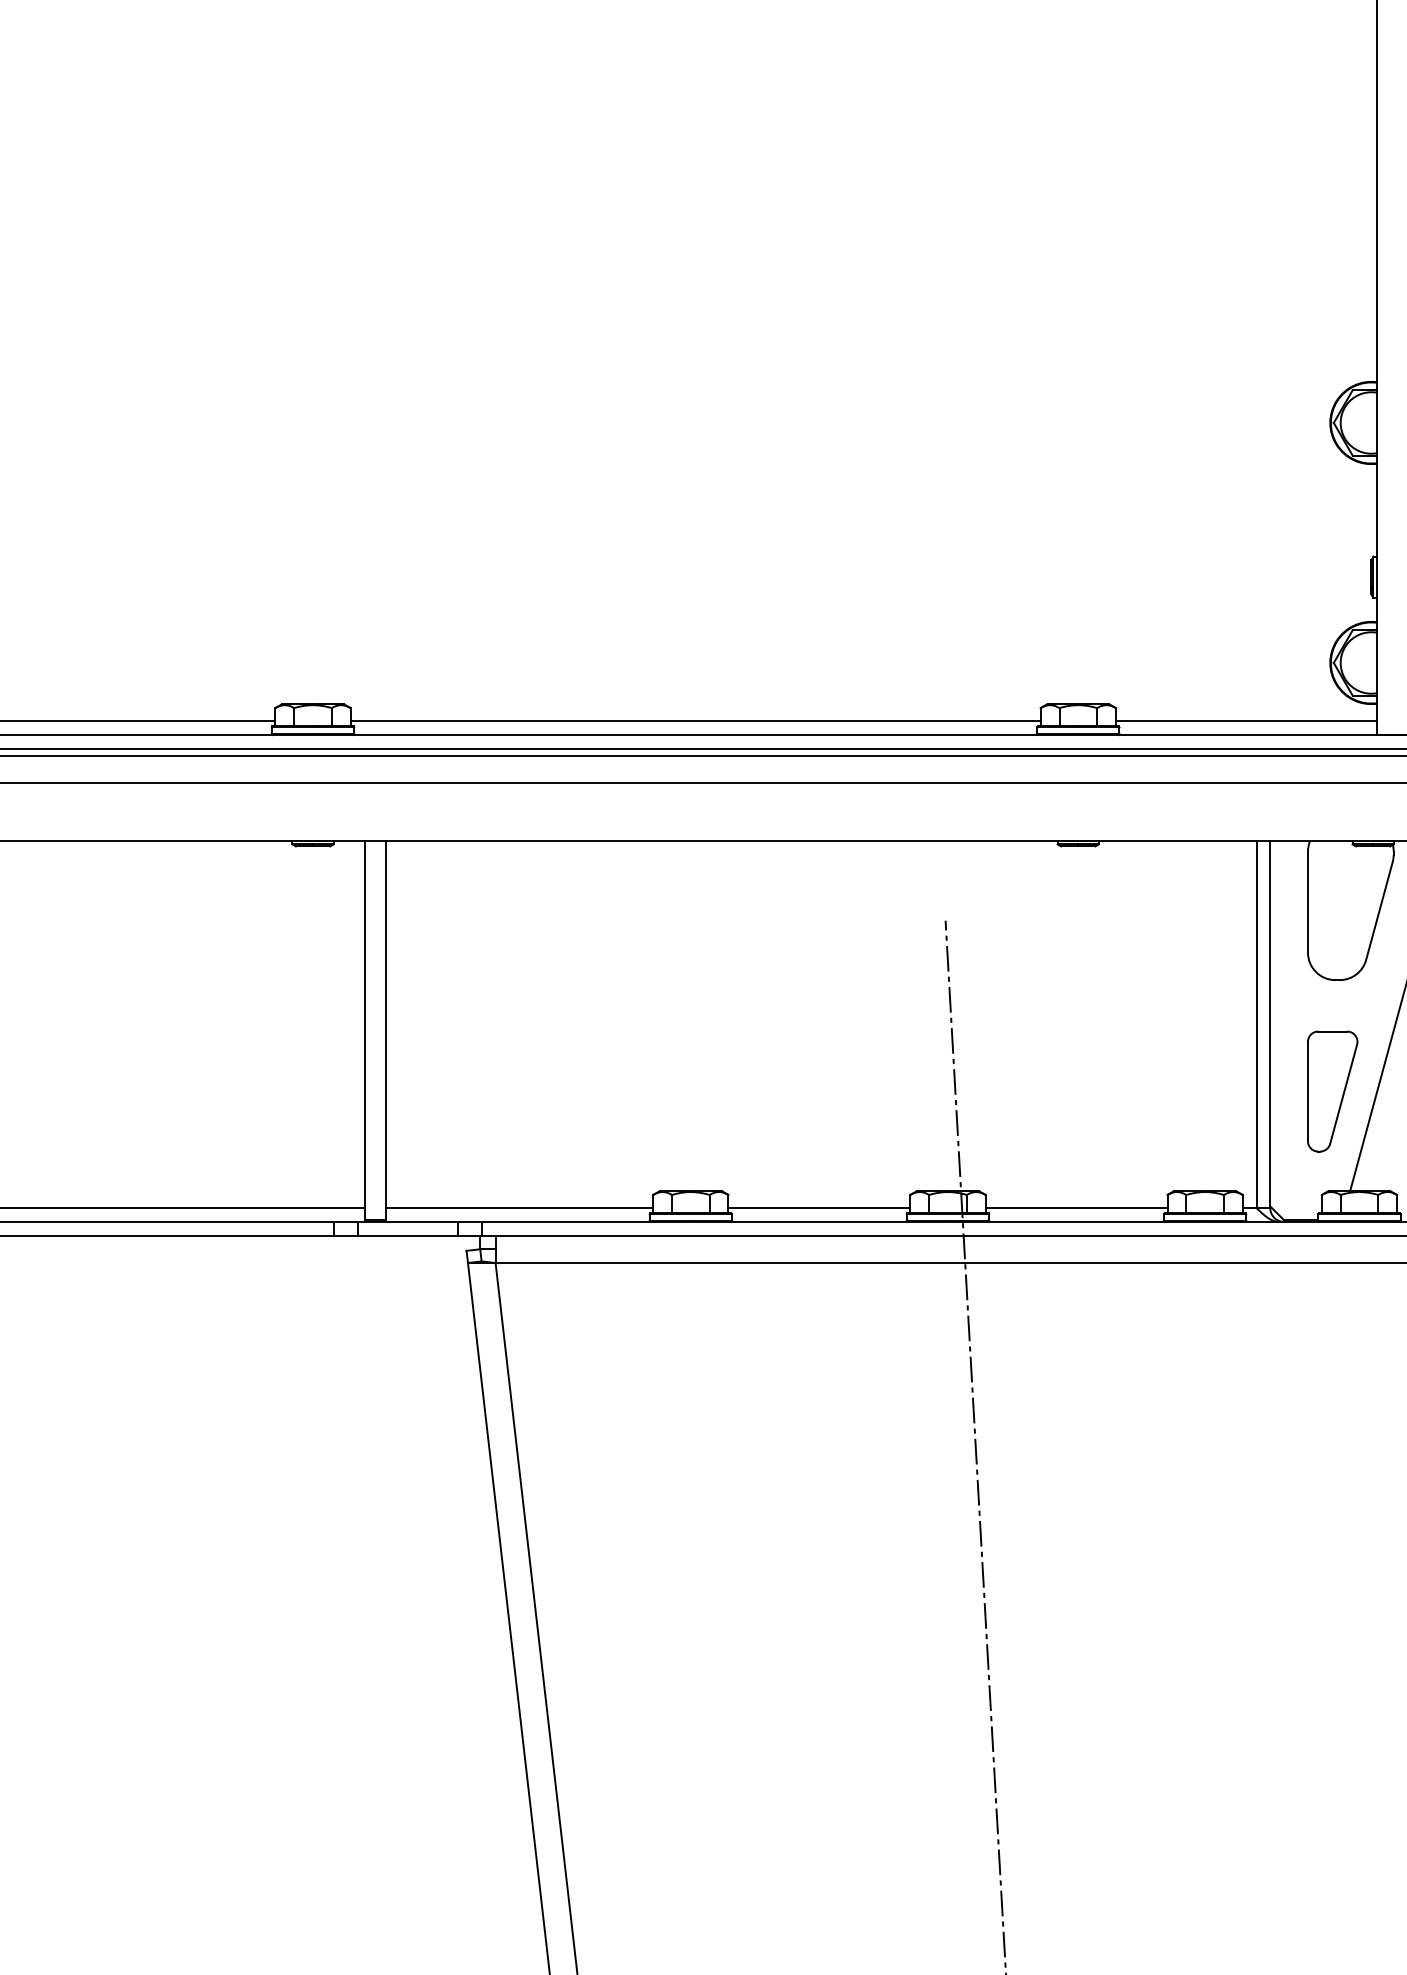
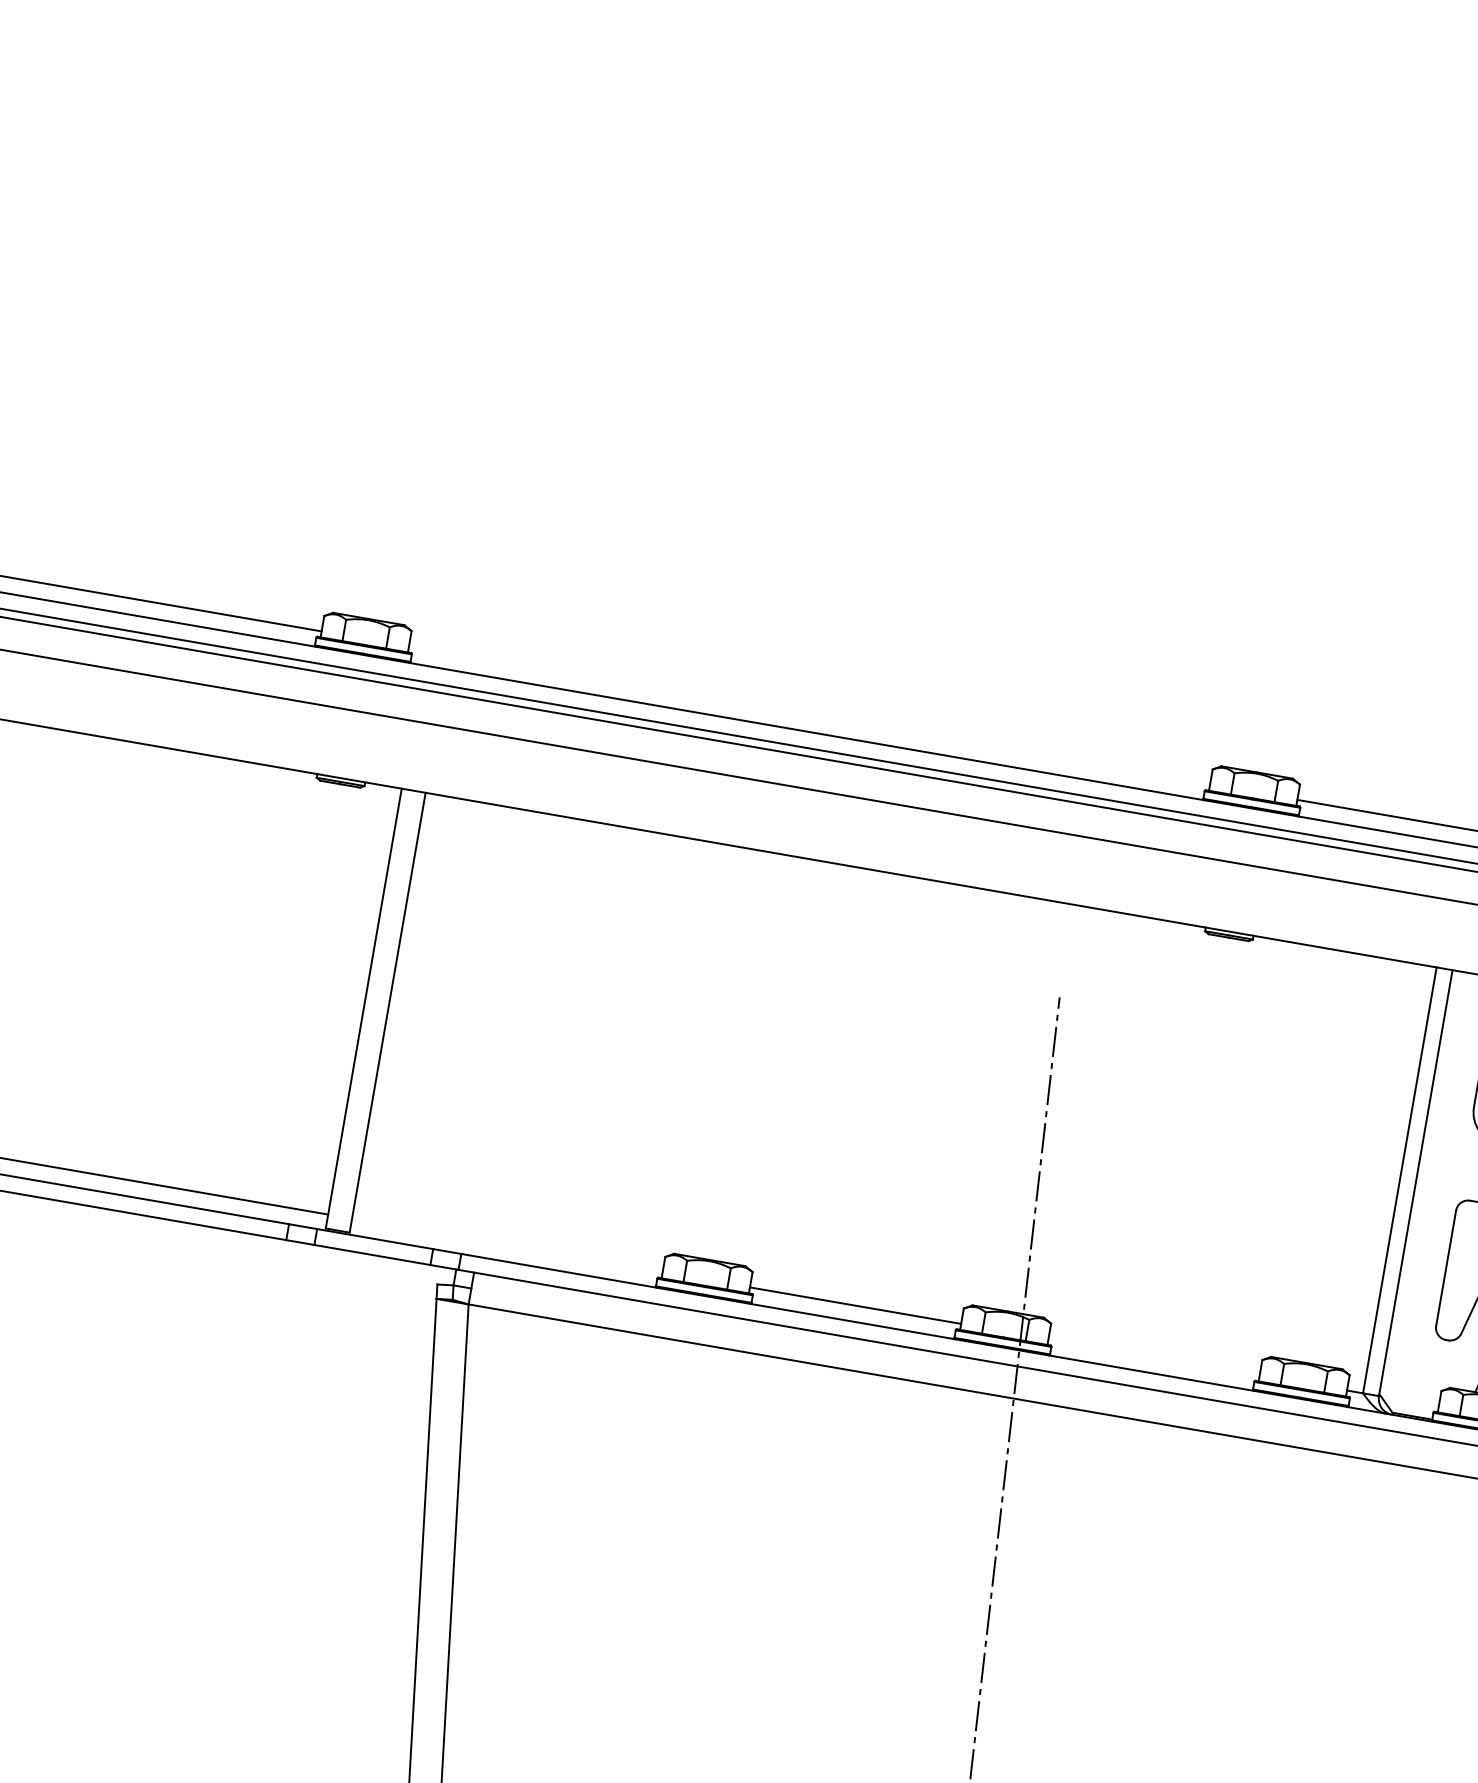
line: (695, 721) -> (809, 715), removed
line: (519, 1208) -> (507, 1245), removed
line: (1076, 1208) -> (1153, 1357), removed

